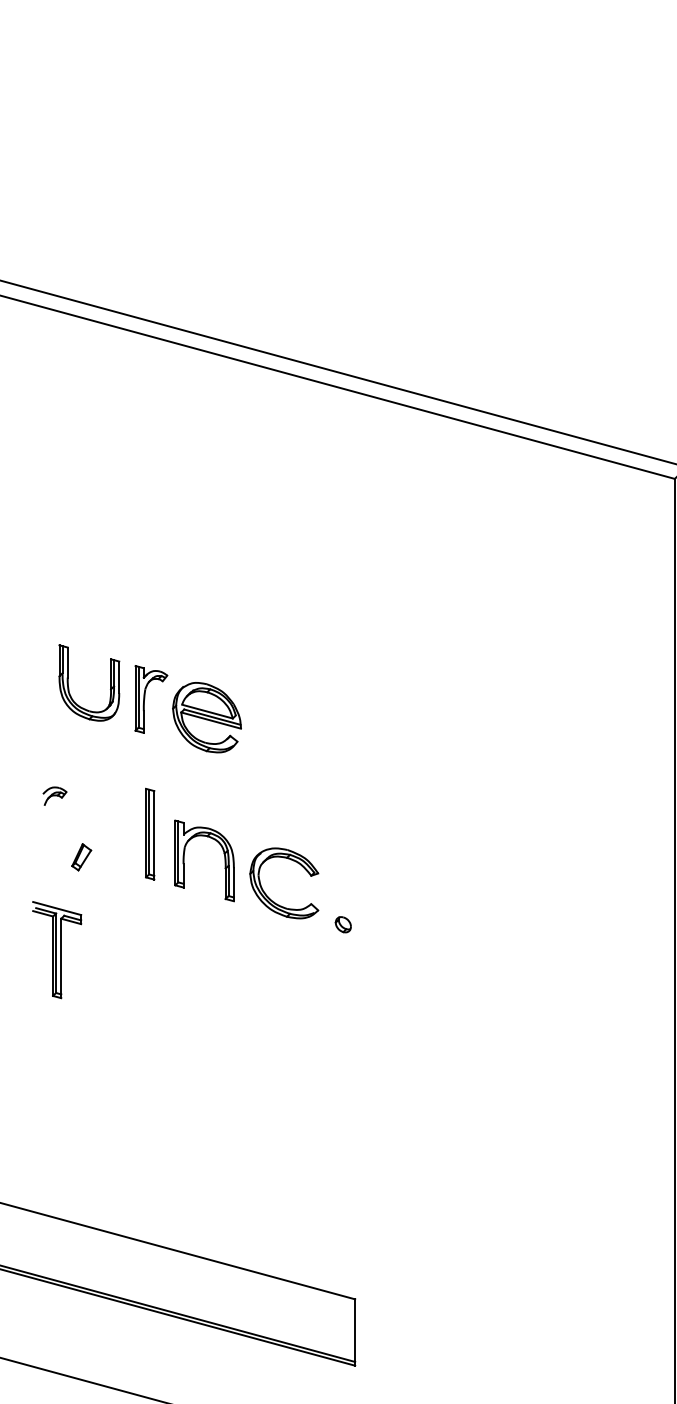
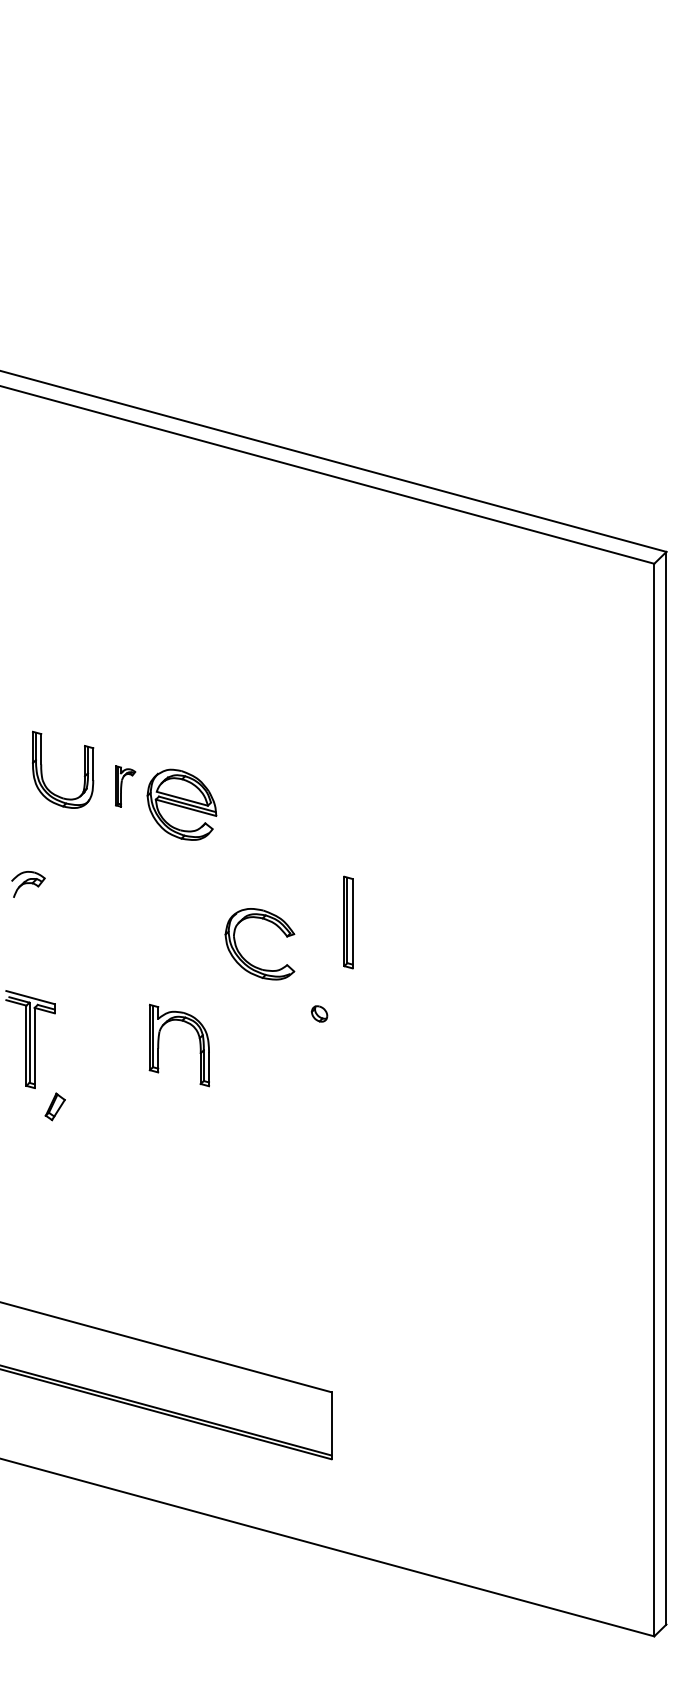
part: (151, 699) -> (125, 786), size x0.6
part: (54, 795) -> (27, 883), size x1.4
part: (150, 834) -> (348, 922), moved
part: (80, 856) -> (54, 1106), moved
part: (184, 860) -> (159, 1045), moved
part: (268, 895) -> (243, 956), moved

